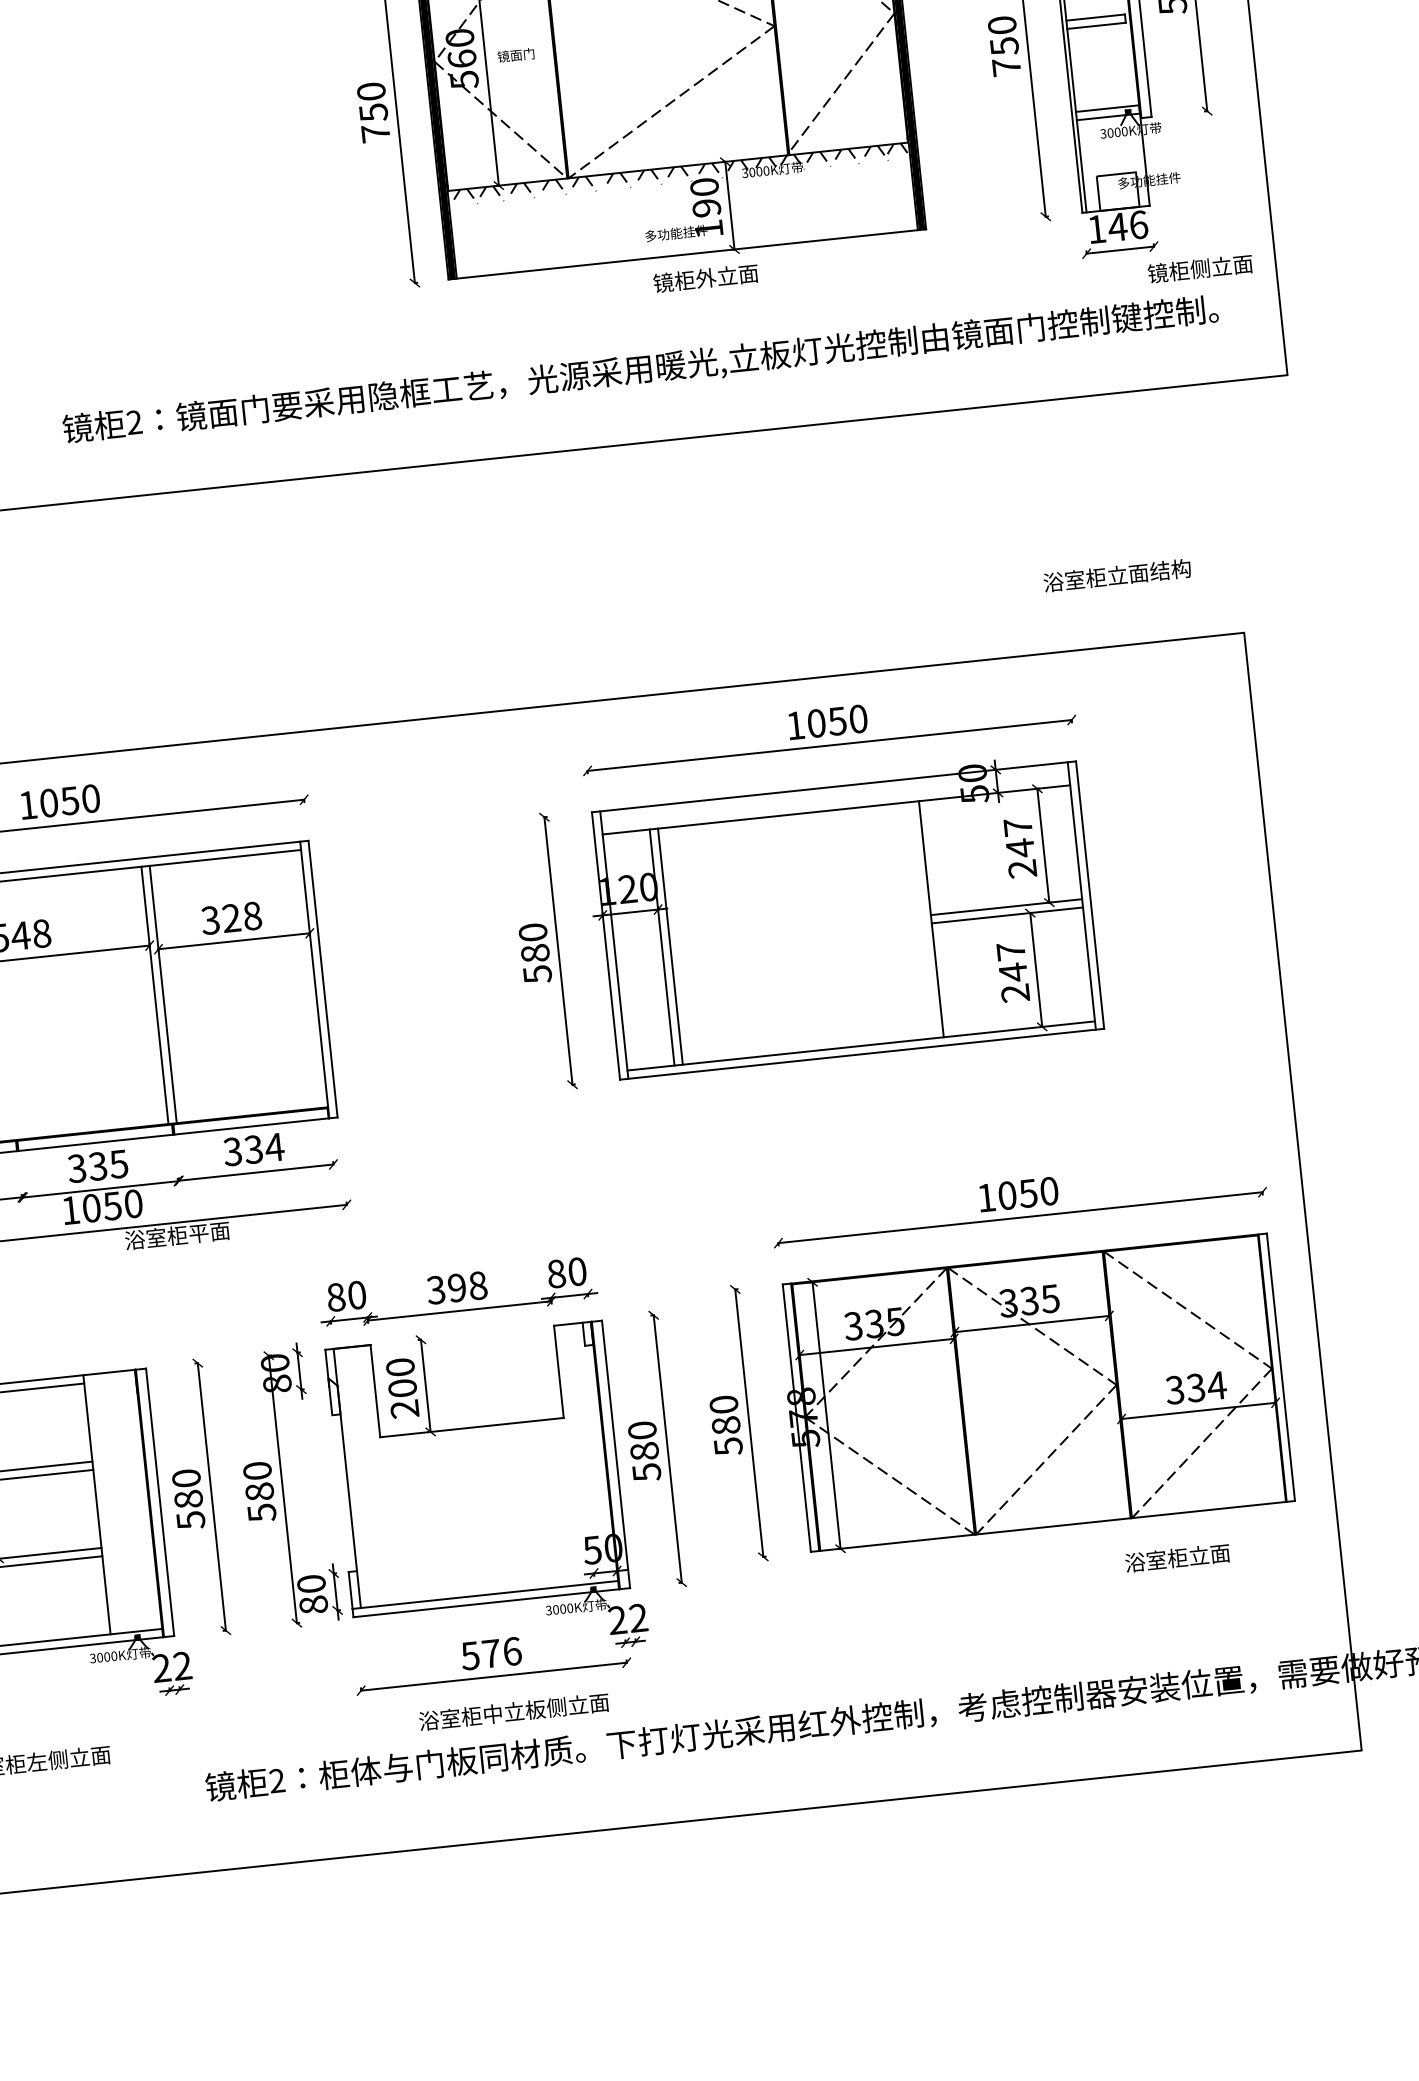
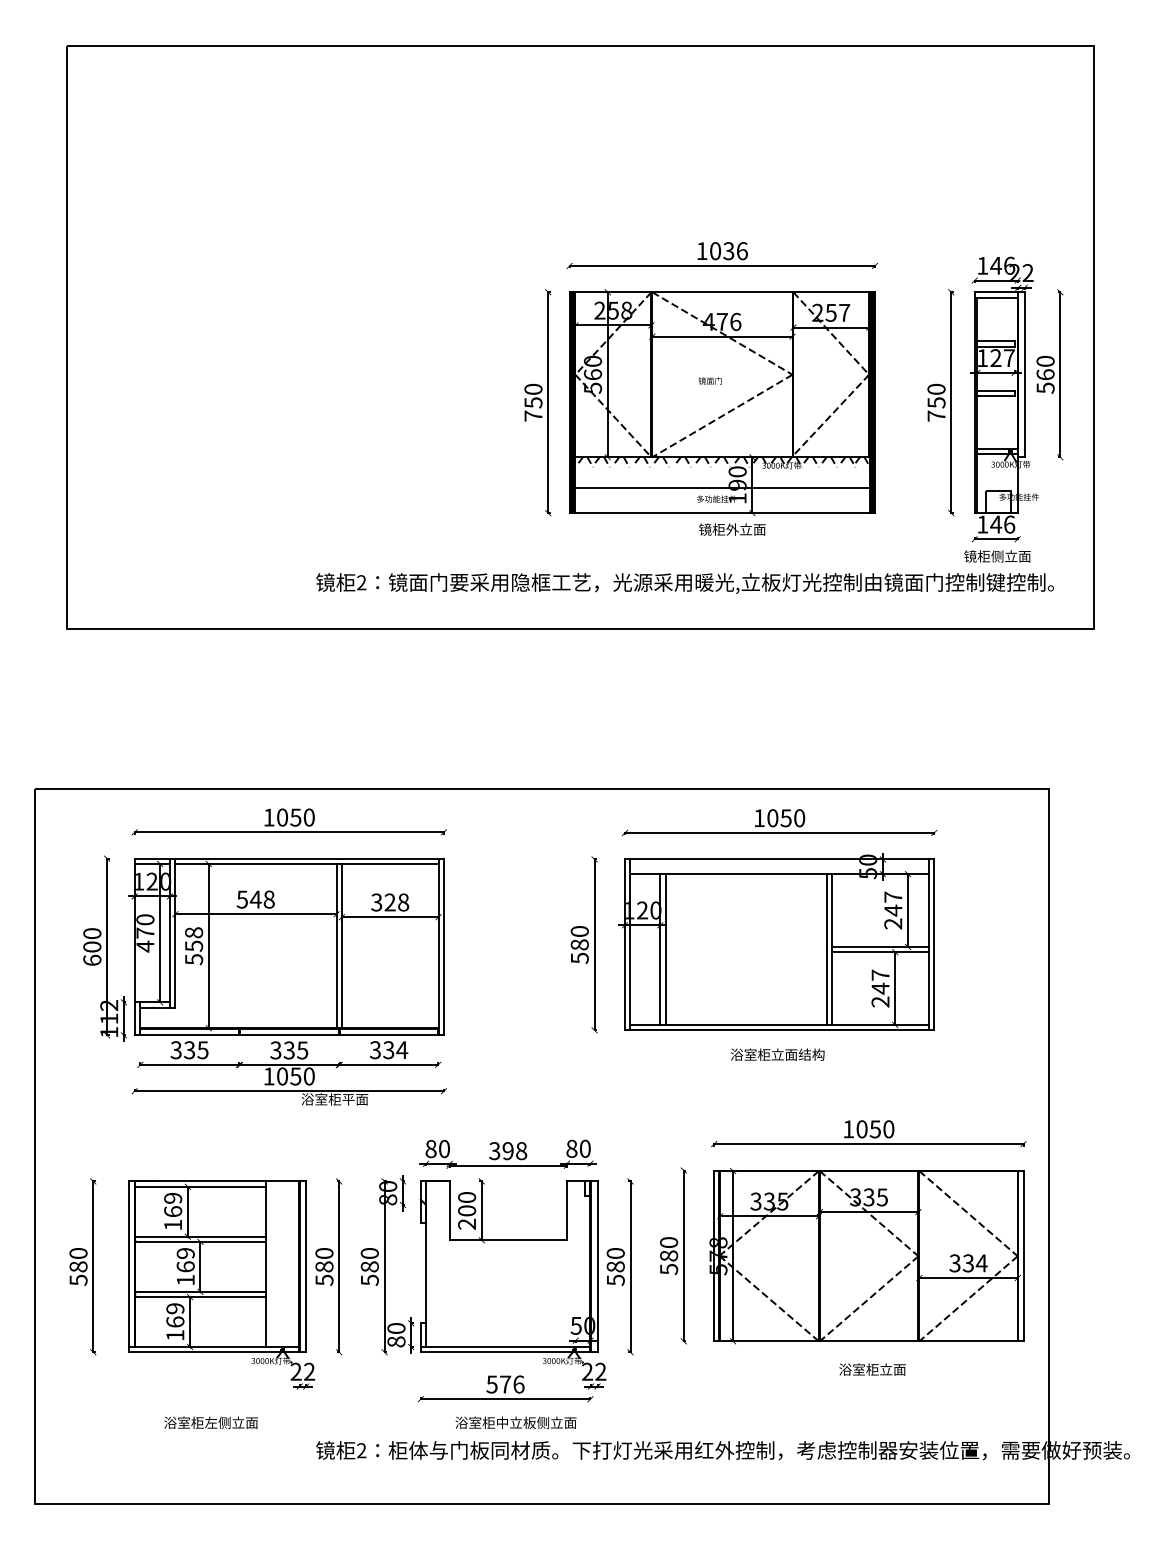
text: (514, 54) -> (709, 380), moved
line: (682, 215) -> (721, 488), added
text: (1200, 268) -> (997, 556), moved
text: (1116, 575) -> (777, 1054), moved
line: (923, 919) -> (827, 949), added
text: (1177, 1557) -> (872, 1369), moved

